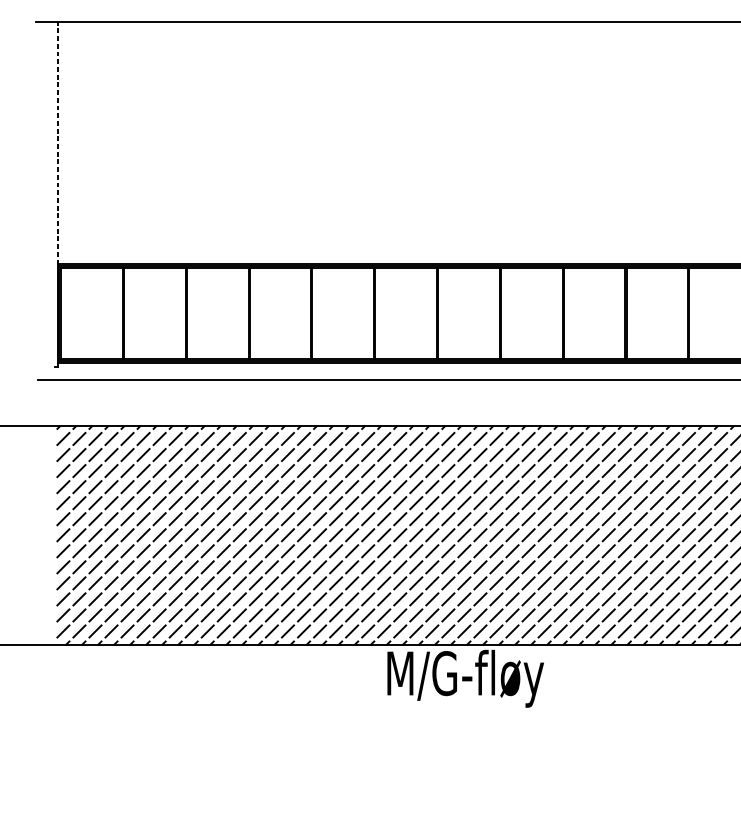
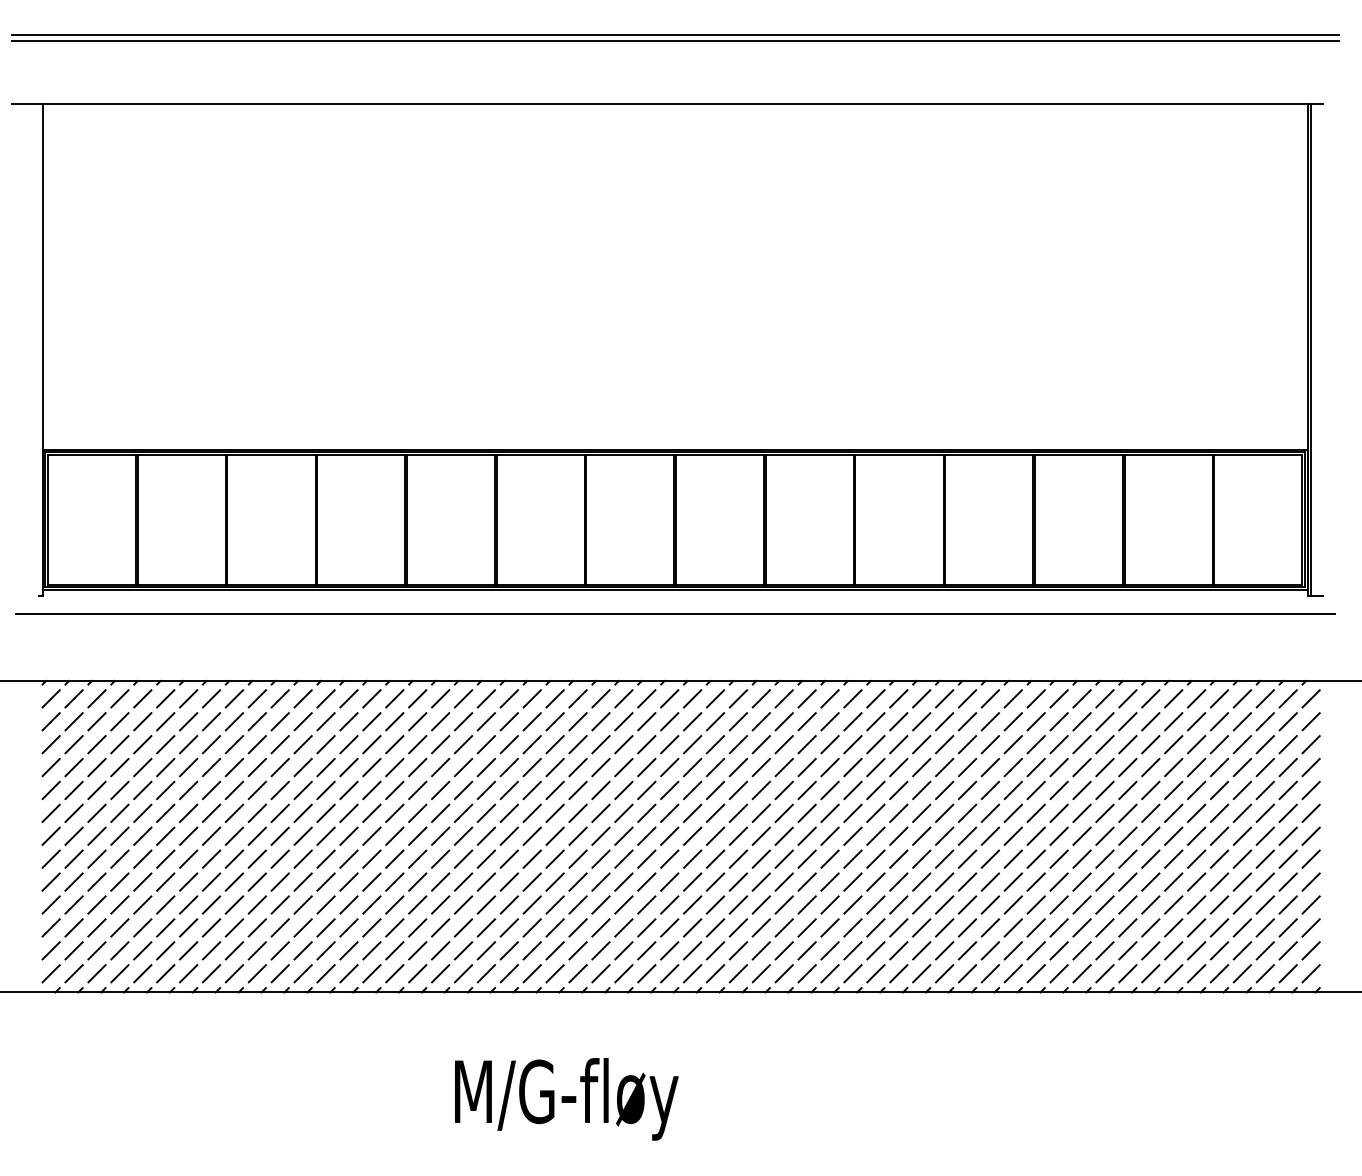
line: (57, 143) -> (42, 276), dashed -> solid
text: (465, 678) -> (566, 1099), moved

